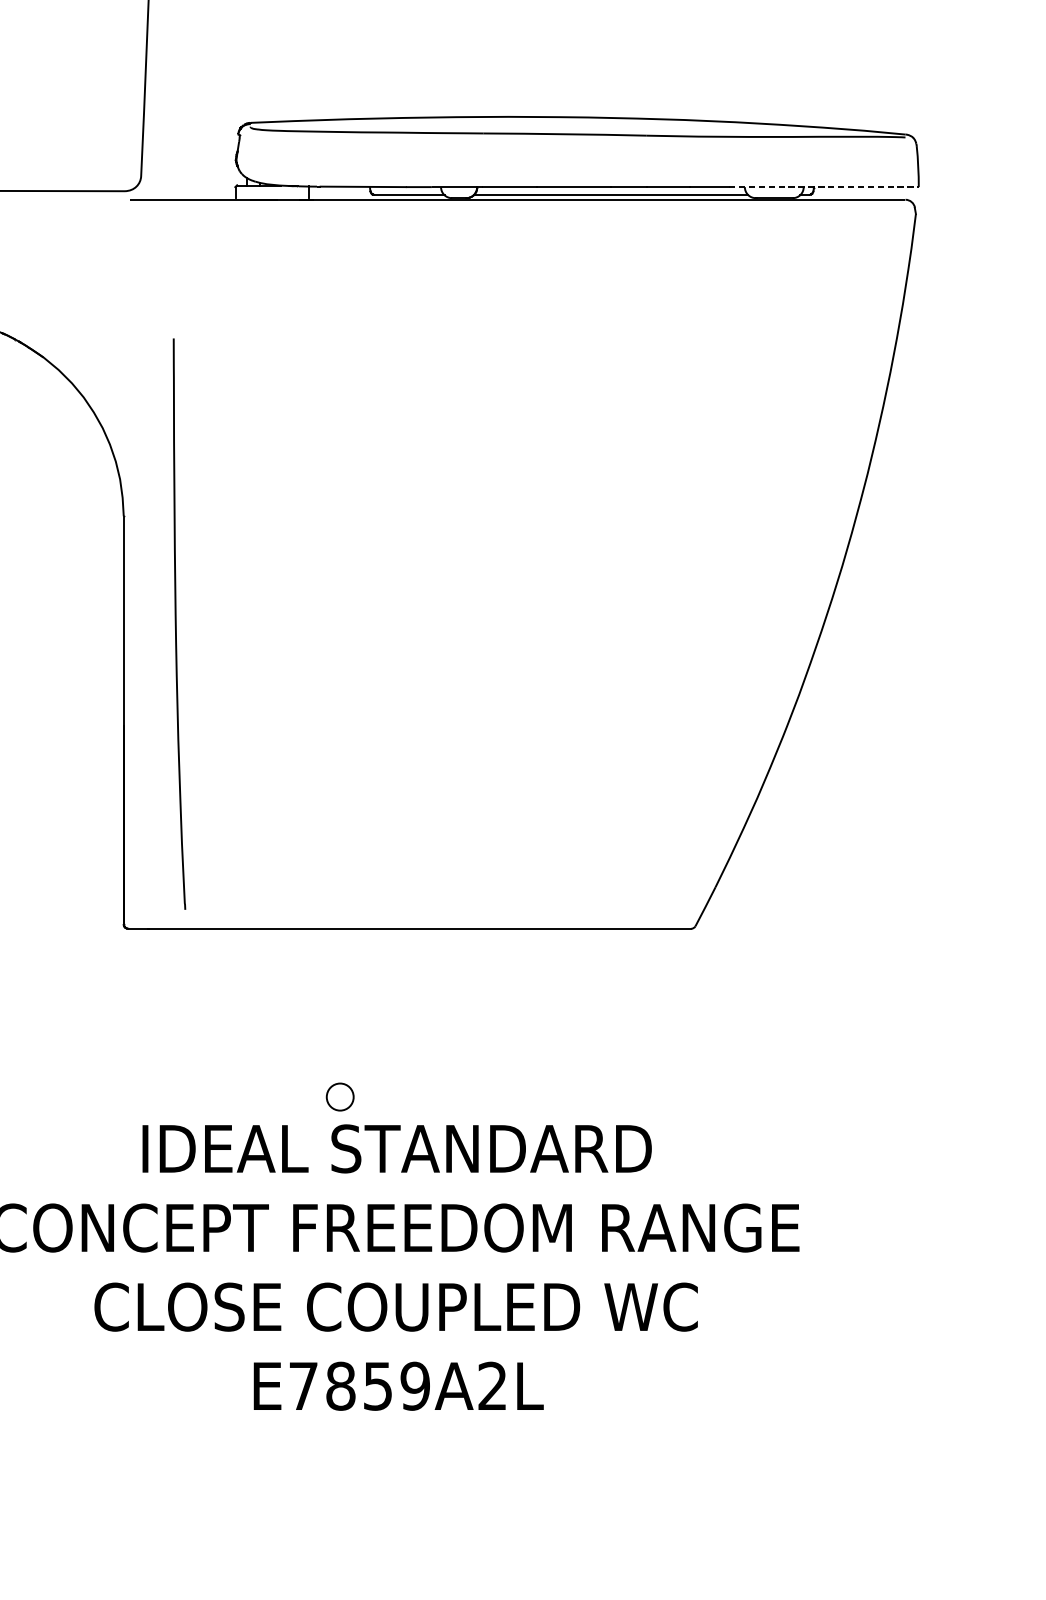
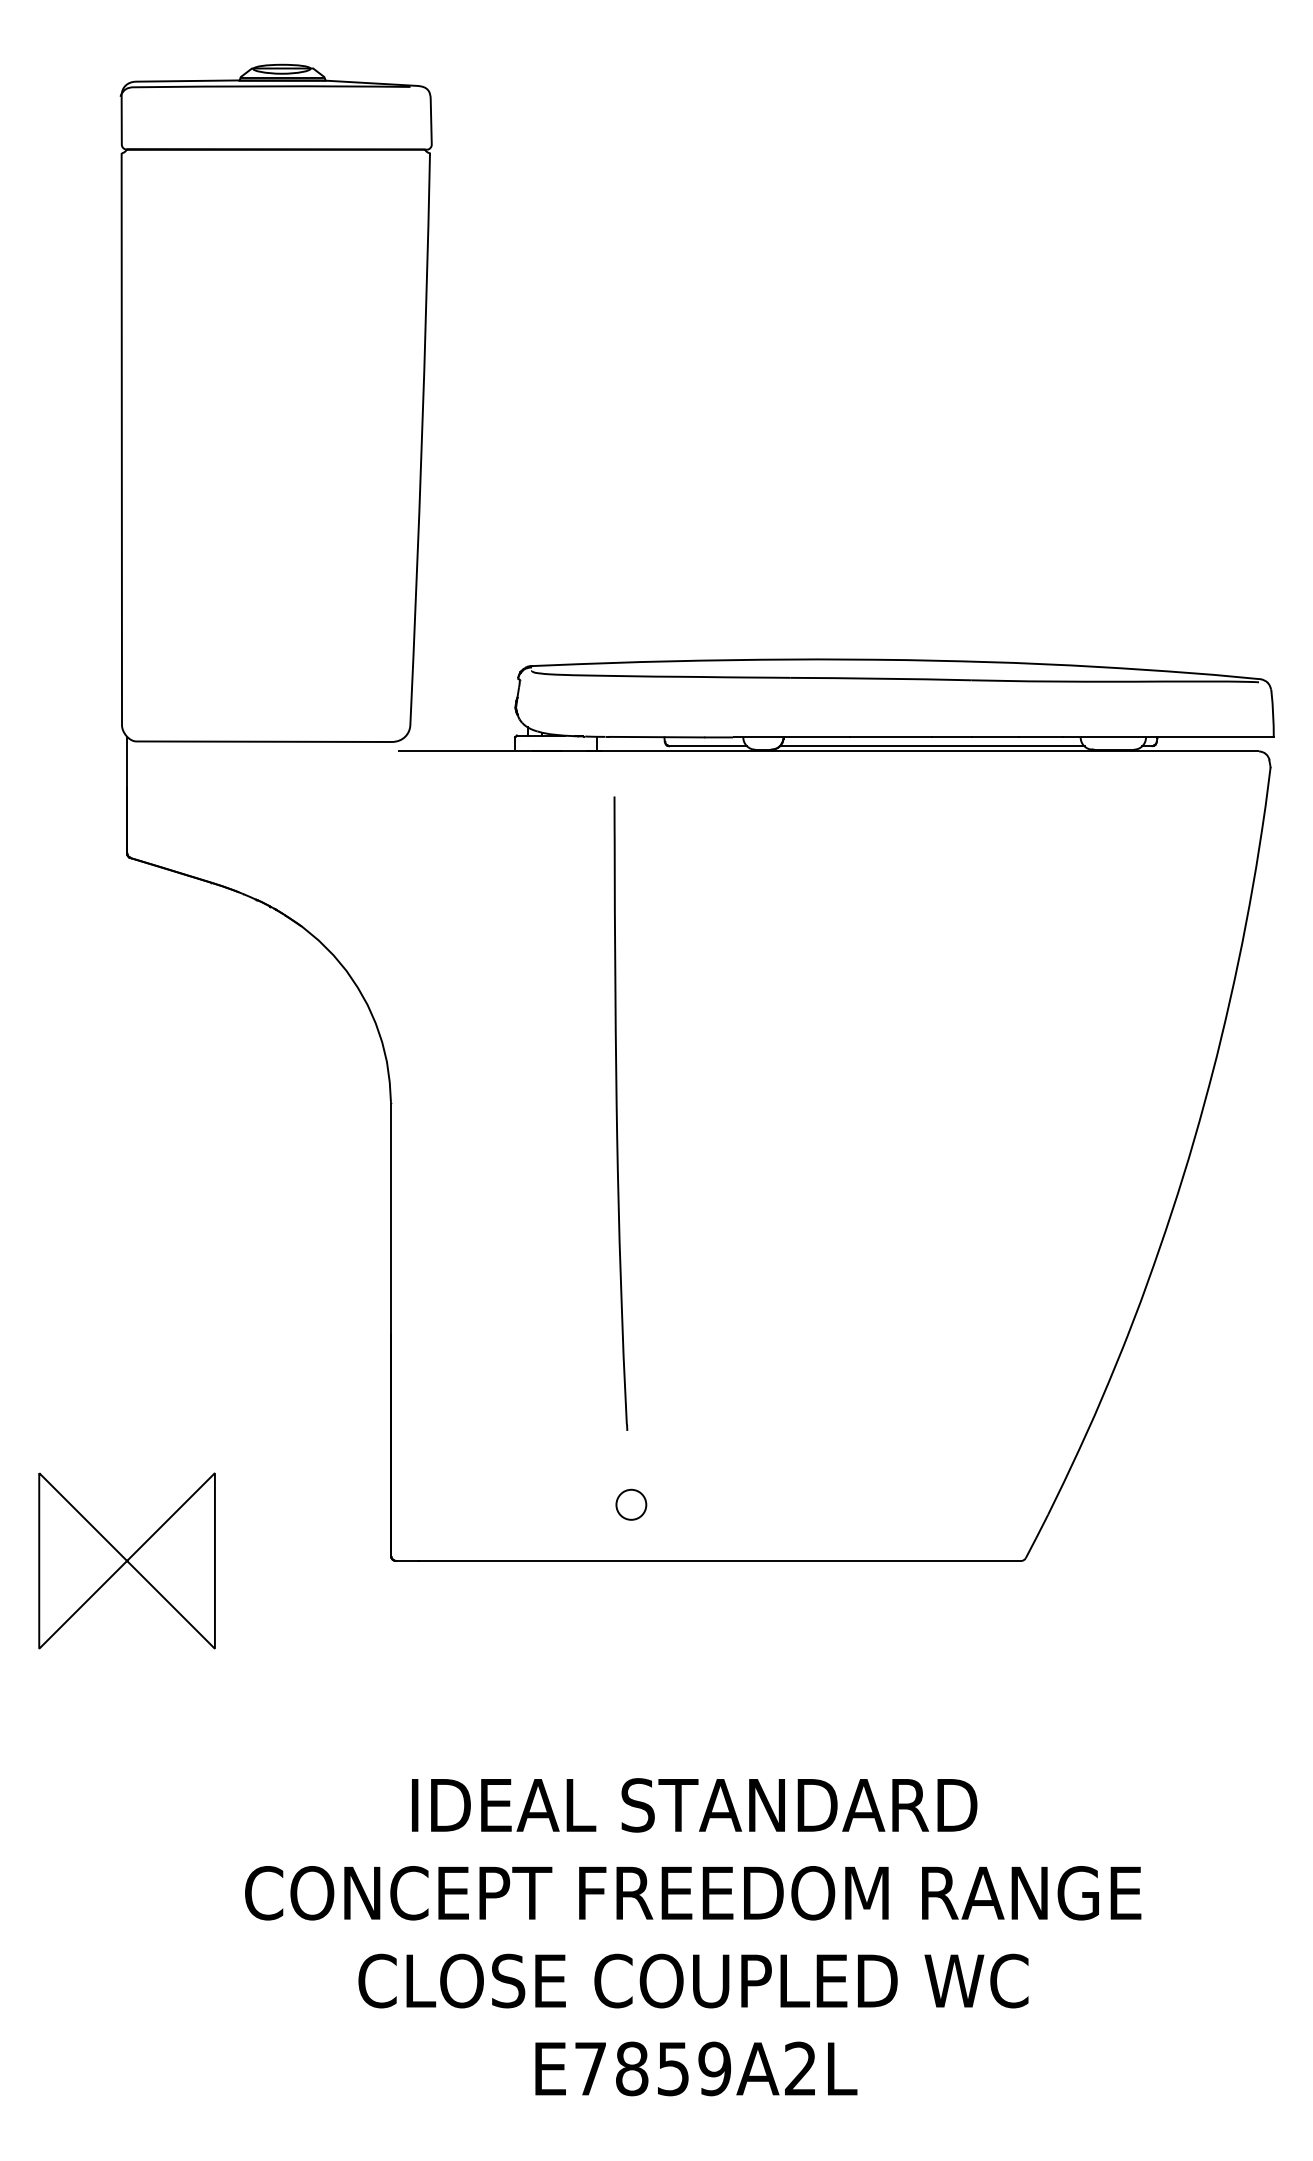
line: (823, 187) -> (1168, 737), dashed -> solid
curve: (176, 623) -> (617, 1113), moved
part: (340, 1096) -> (631, 1504), moved

